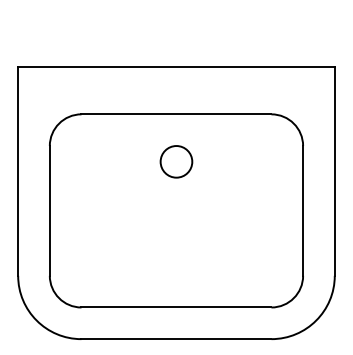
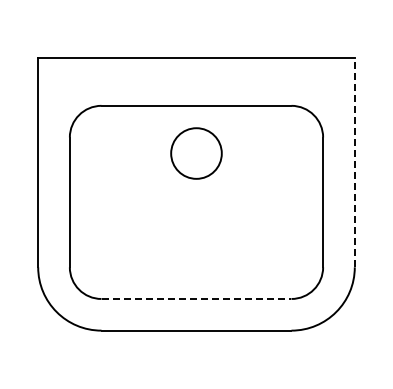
circle: (176, 161) -> (196, 152), size x1.6
line: (334, 171) -> (354, 162), solid -> dashed
line: (176, 307) -> (196, 298), solid -> dashed

